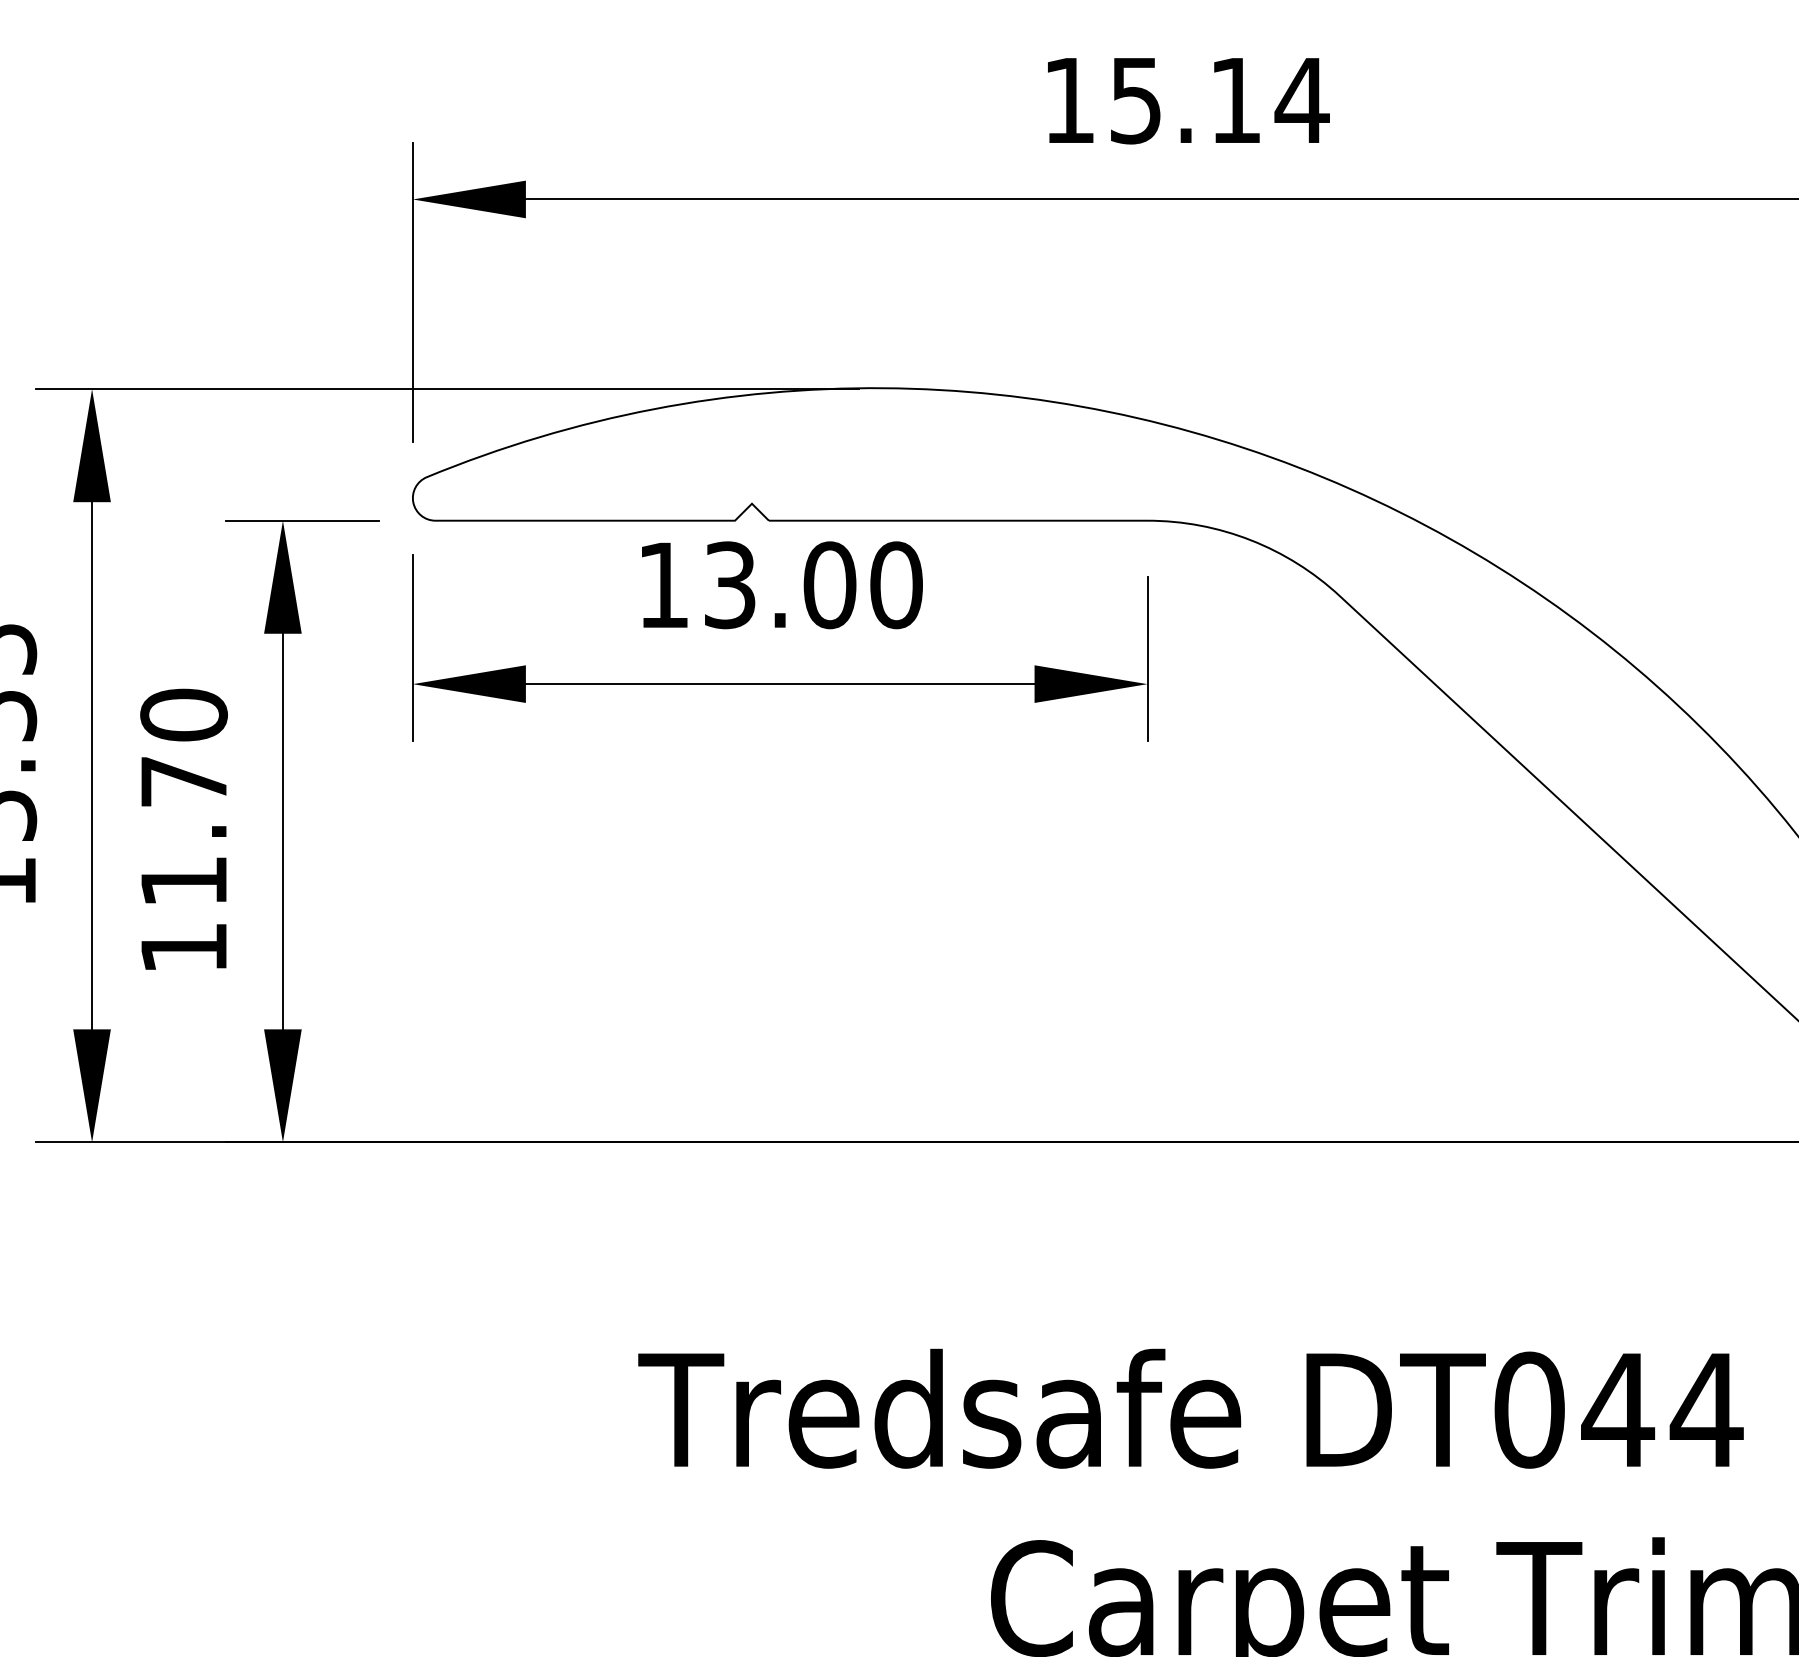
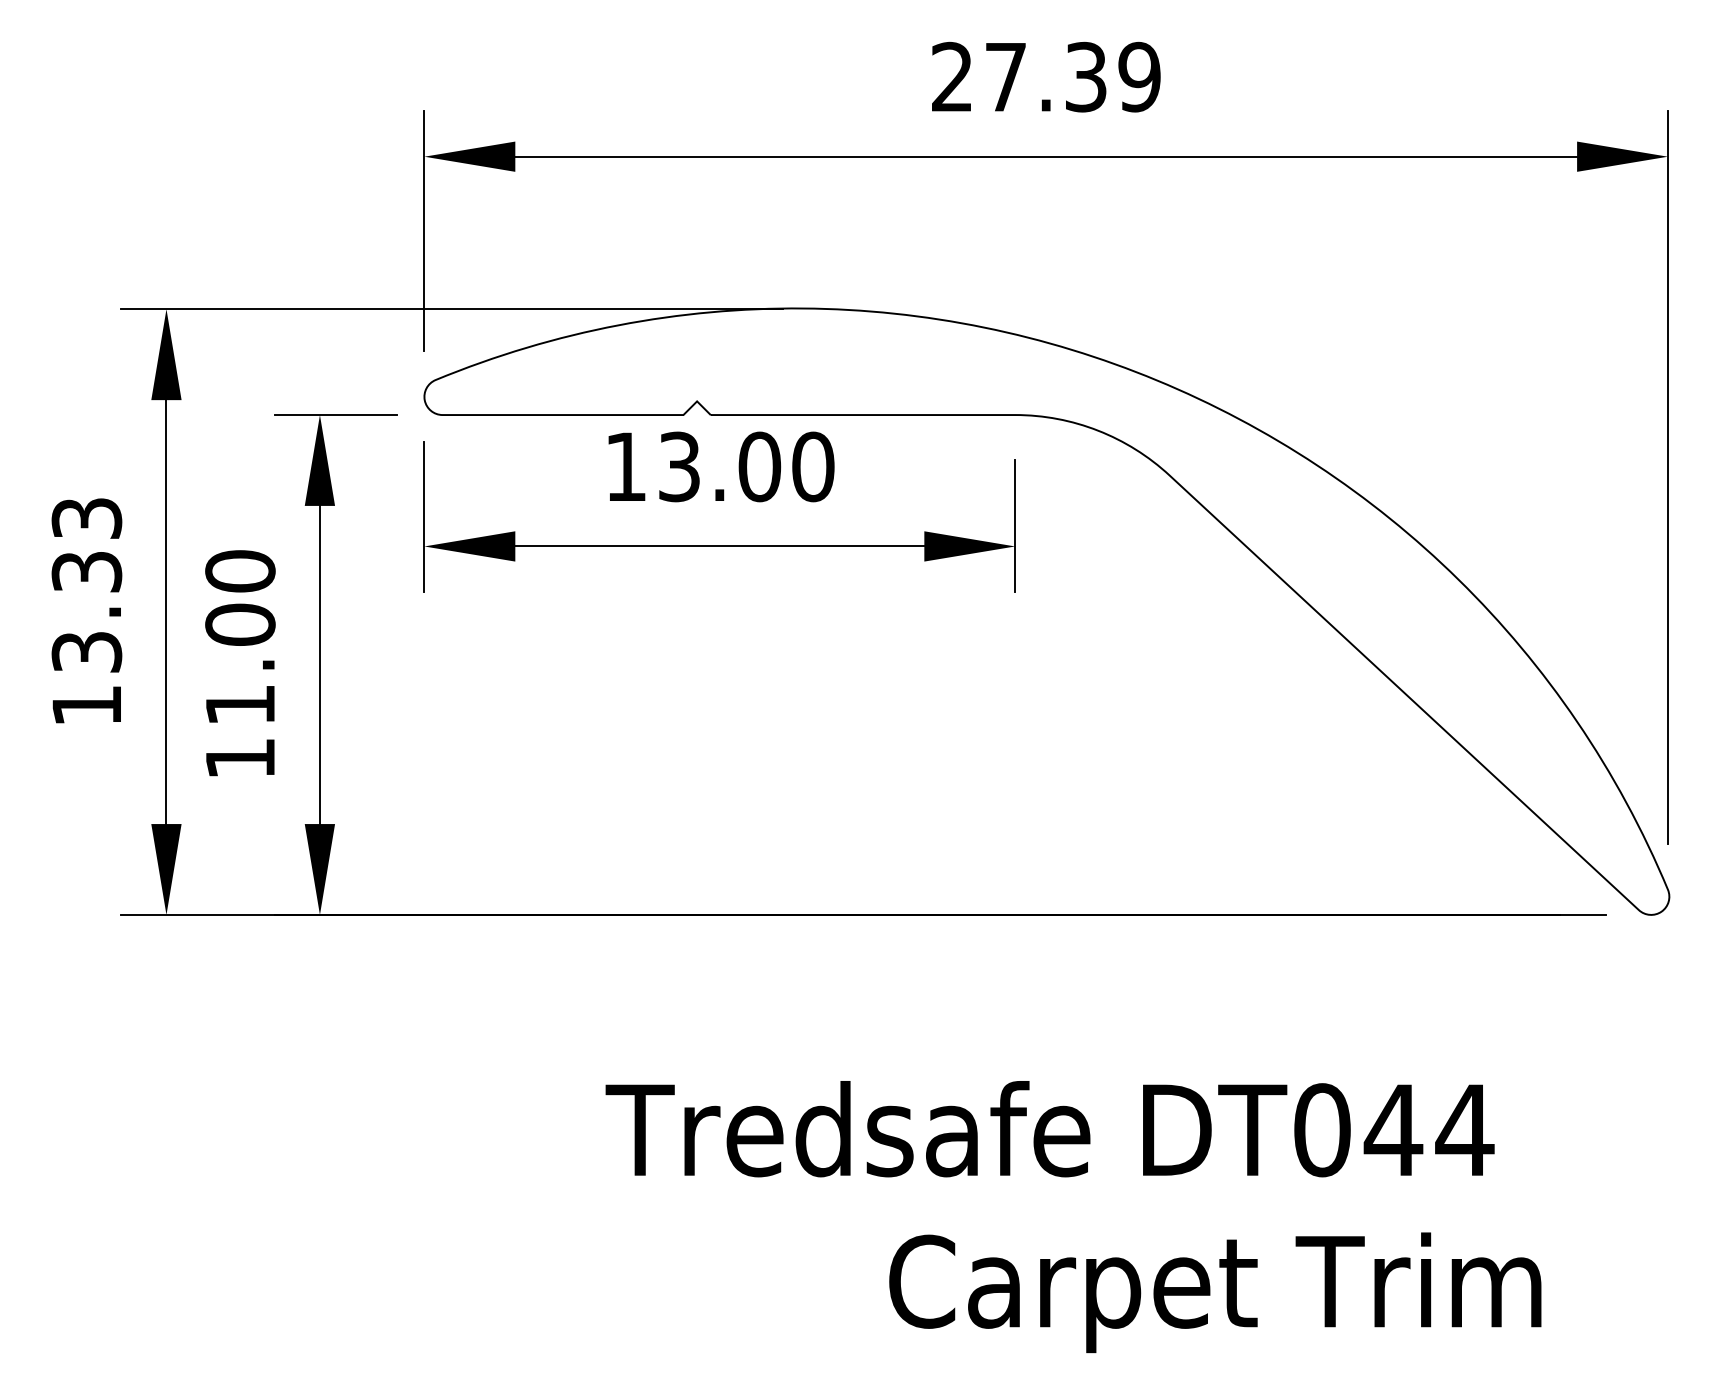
text: (1186, 99) -> (1046, 76), 15.14 -> 27.39
text: (184, 781) -> (240, 624), 11.70 -> 11.00

